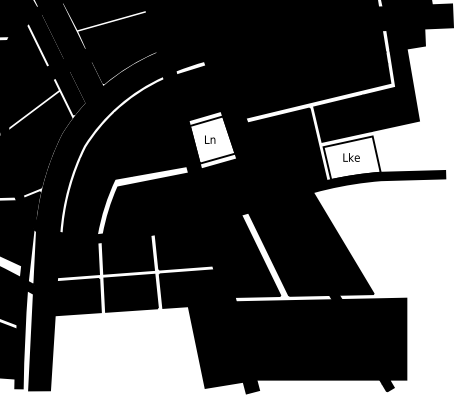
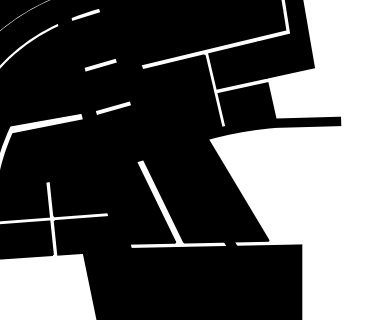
fill: (212, 139) -> (107, 86), added
fill: (351, 158) -> (246, 105), added

